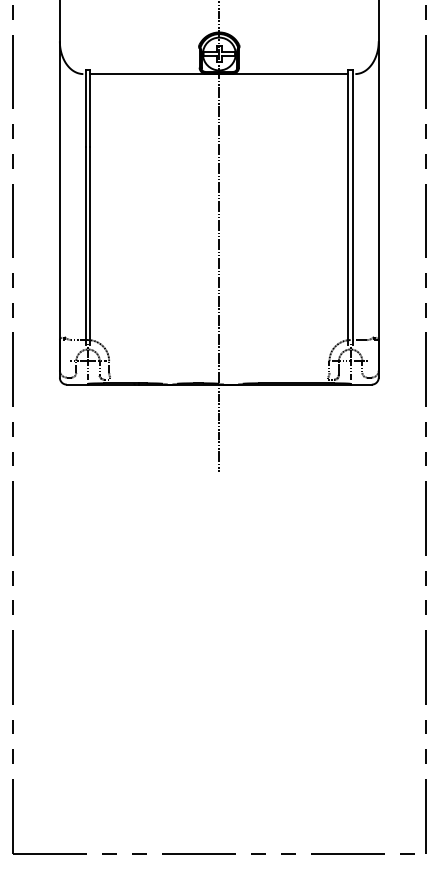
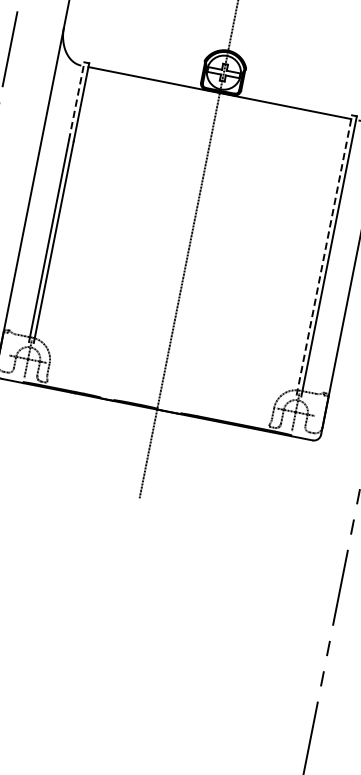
line: (85, 108) -> (76, 101), solid -> dashed
line: (348, 207) -> (324, 255), solid -> dashed

